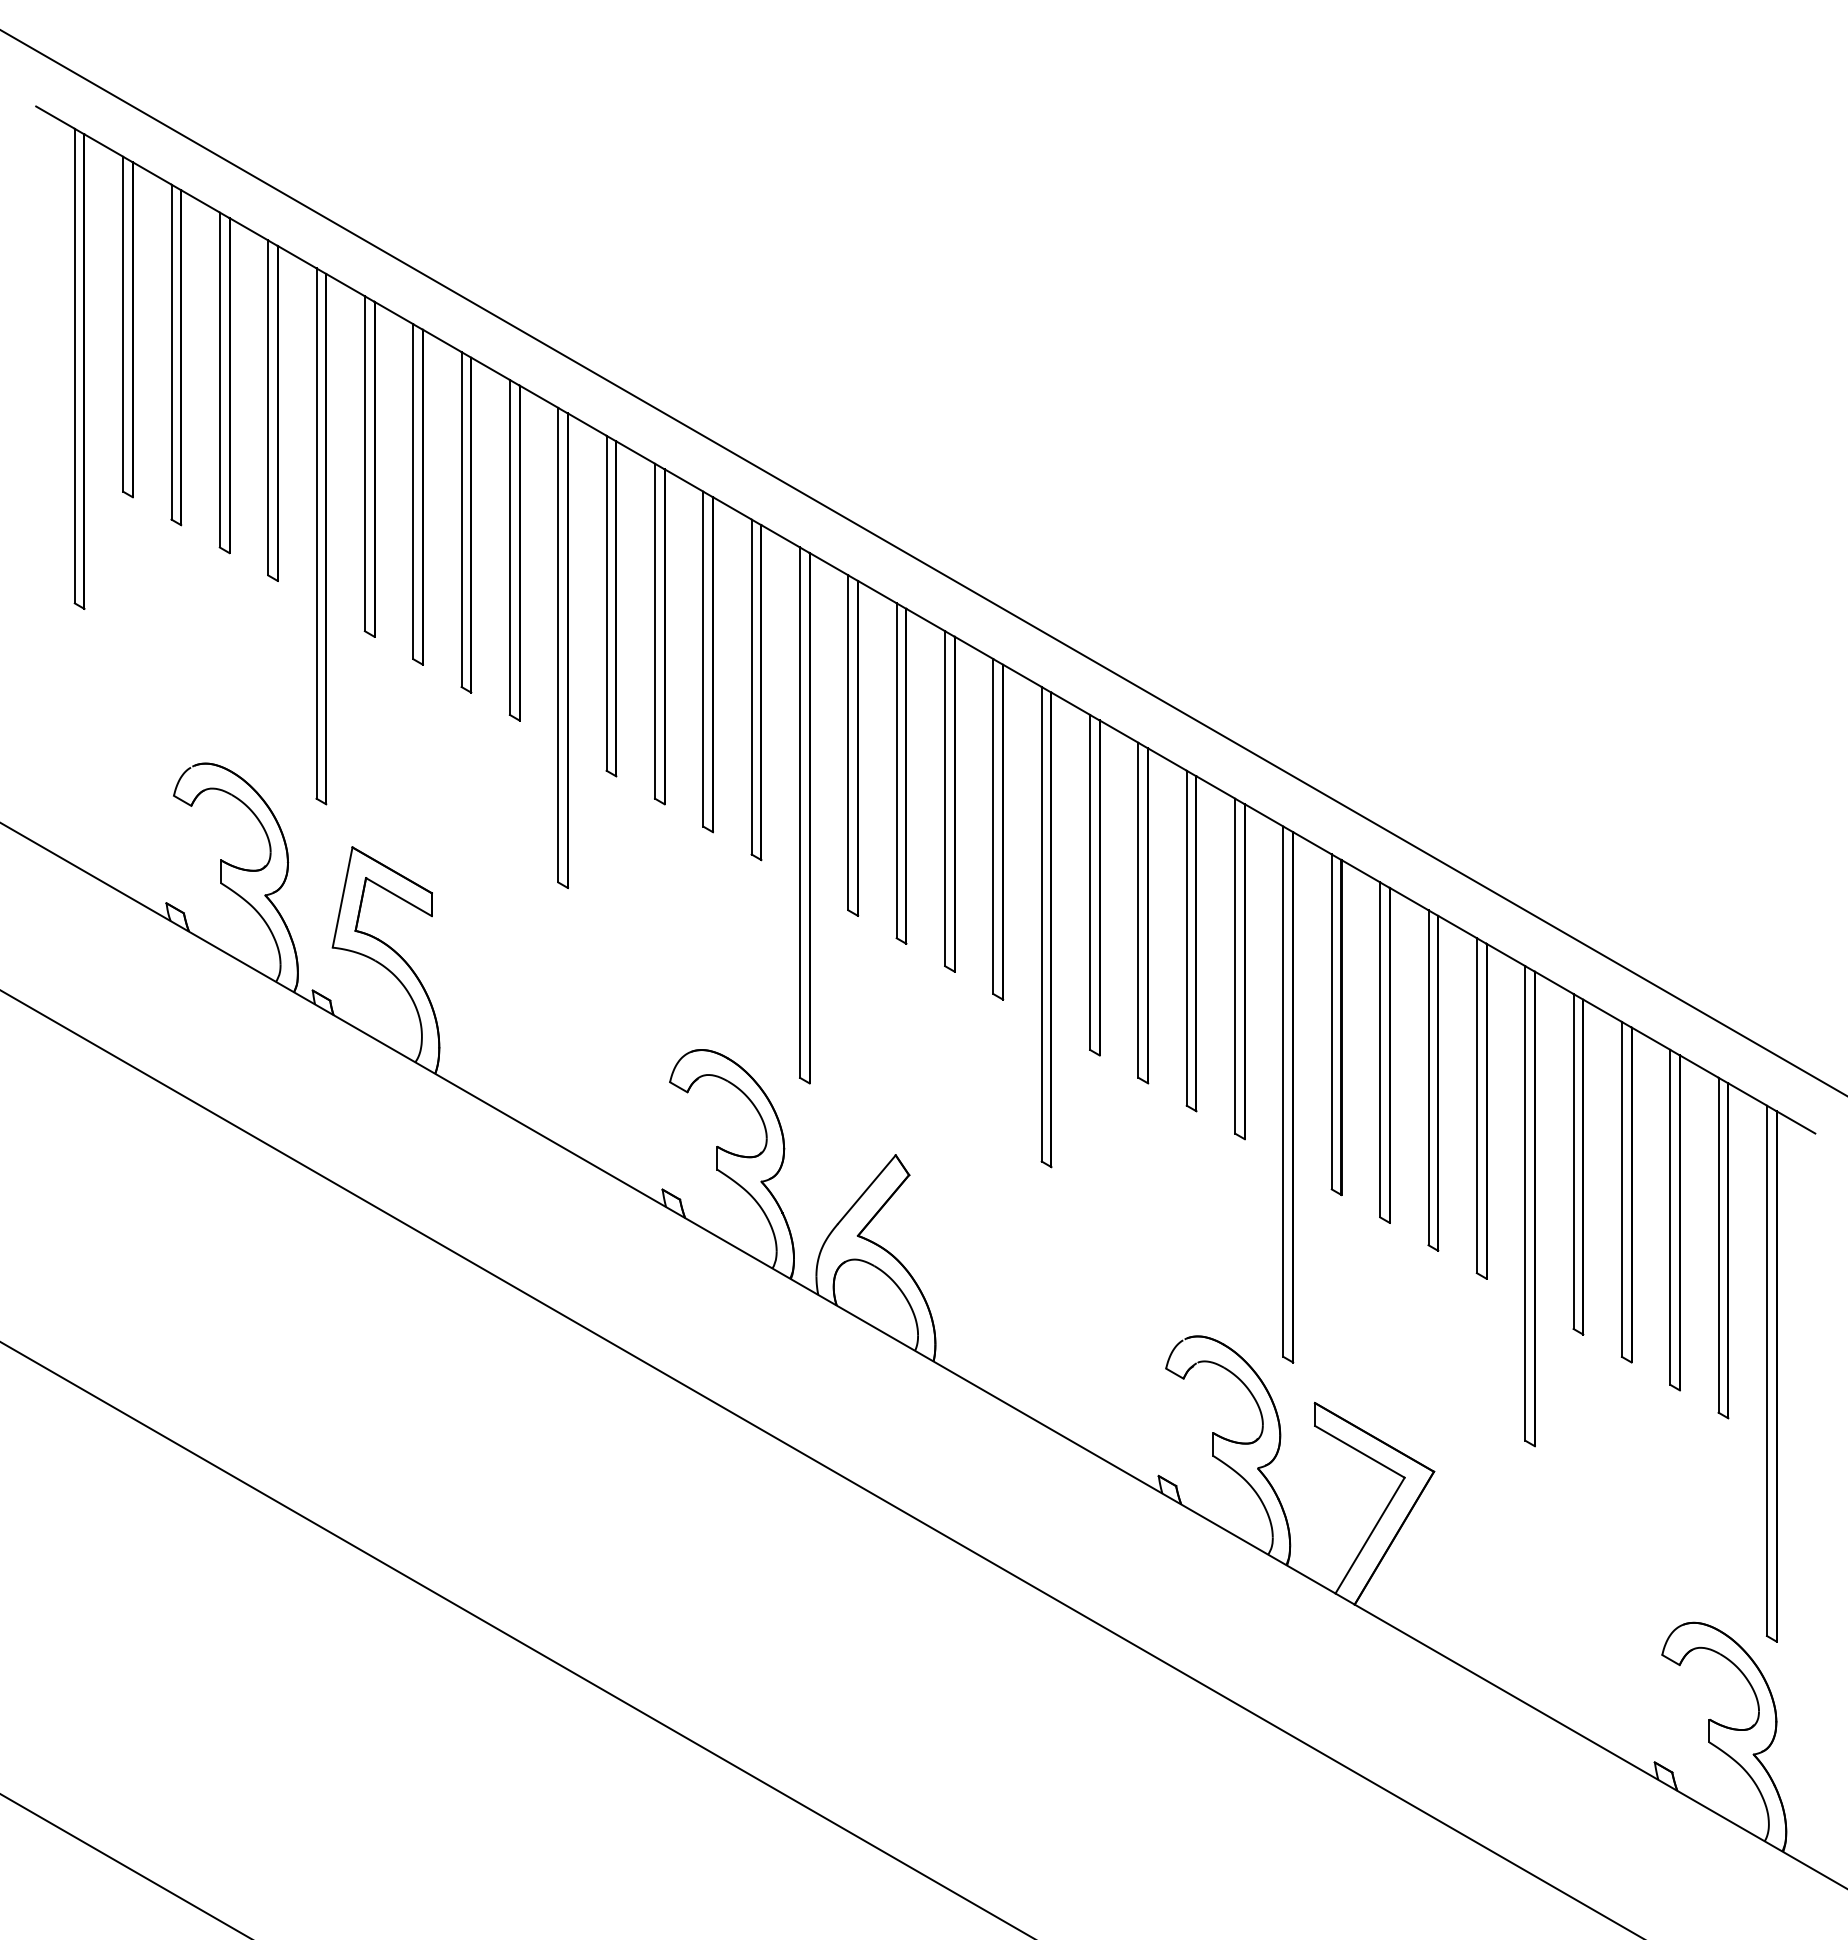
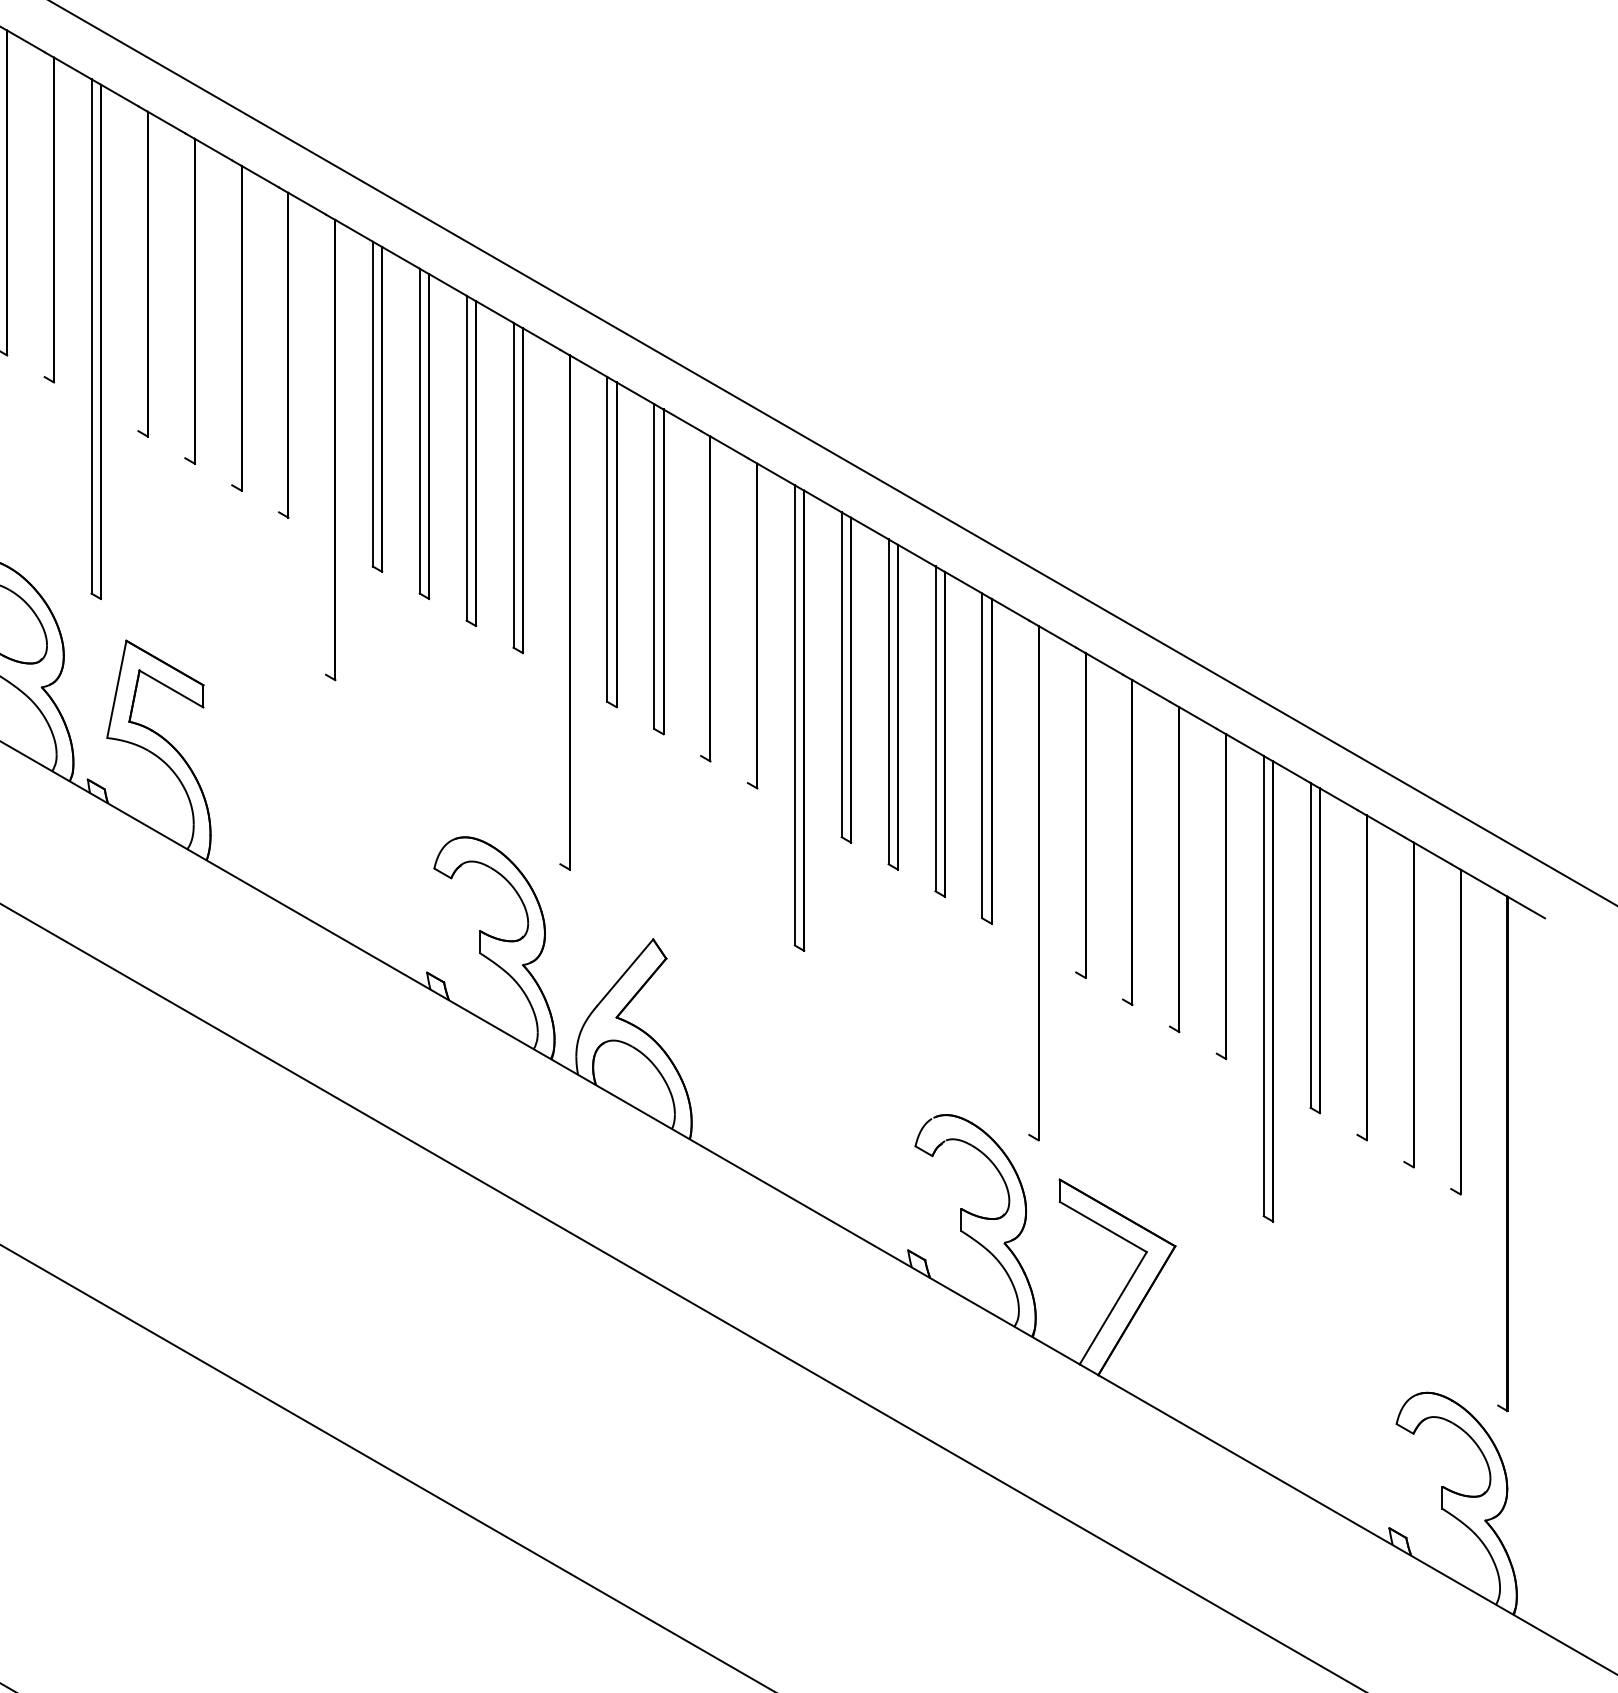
line: (268, 407) -> (44, 214), removed
line: (364, 463) -> (138, 268), removed
line: (413, 491) -> (185, 295), removed
line: (461, 519) -> (232, 322), removed
line: (509, 546) -> (278, 349), removed
line: (558, 644) -> (326, 444), removed
line: (945, 798) -> (701, 593), removed
line: (800, 812) -> (560, 606), removed
line: (993, 826) -> (748, 620), removed
line: (1331, 1021) -> (1075, 809), removed
line: (1380, 1049) -> (1123, 836), removed
line: (1428, 1077) -> (1169, 863), removed
line: (1283, 1091) -> (1029, 877), removed
line: (1476, 1105) -> (1216, 891), removed
line: (1621, 1188) -> (1357, 971), removed
line: (1670, 1216) -> (1404, 998), removed
line: (1718, 1244) -> (1451, 1025), removed
line: (1766, 1370) -> (1497, 1148), removed

